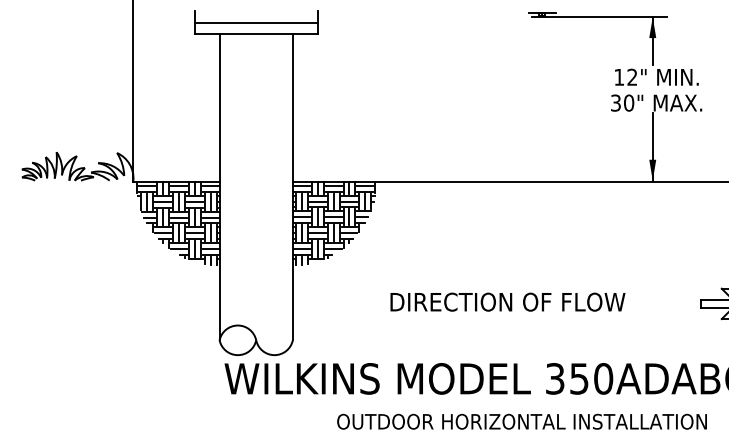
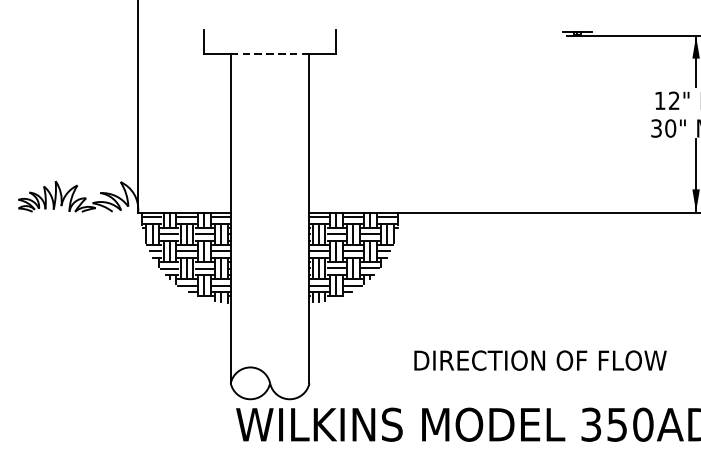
line: (255, 22) -> (269, 41), removed
line: (256, 34) -> (270, 54), solid -> dashed
text: (507, 301) -> (540, 359), moved

